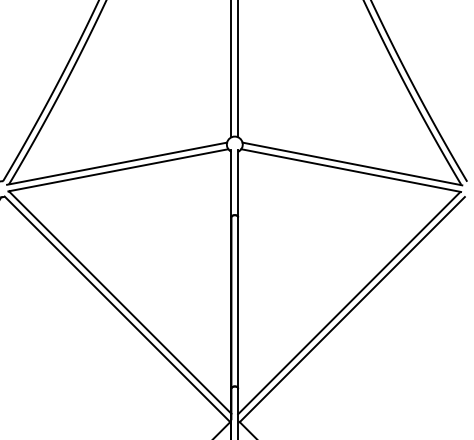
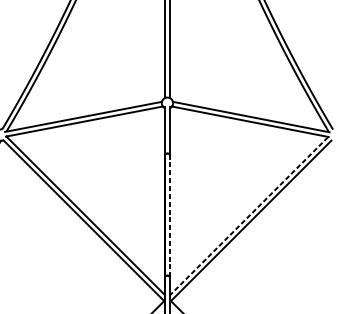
line: (238, 302) -> (170, 215), solid -> dashed
line: (349, 303) -> (249, 216), solid -> dashed

